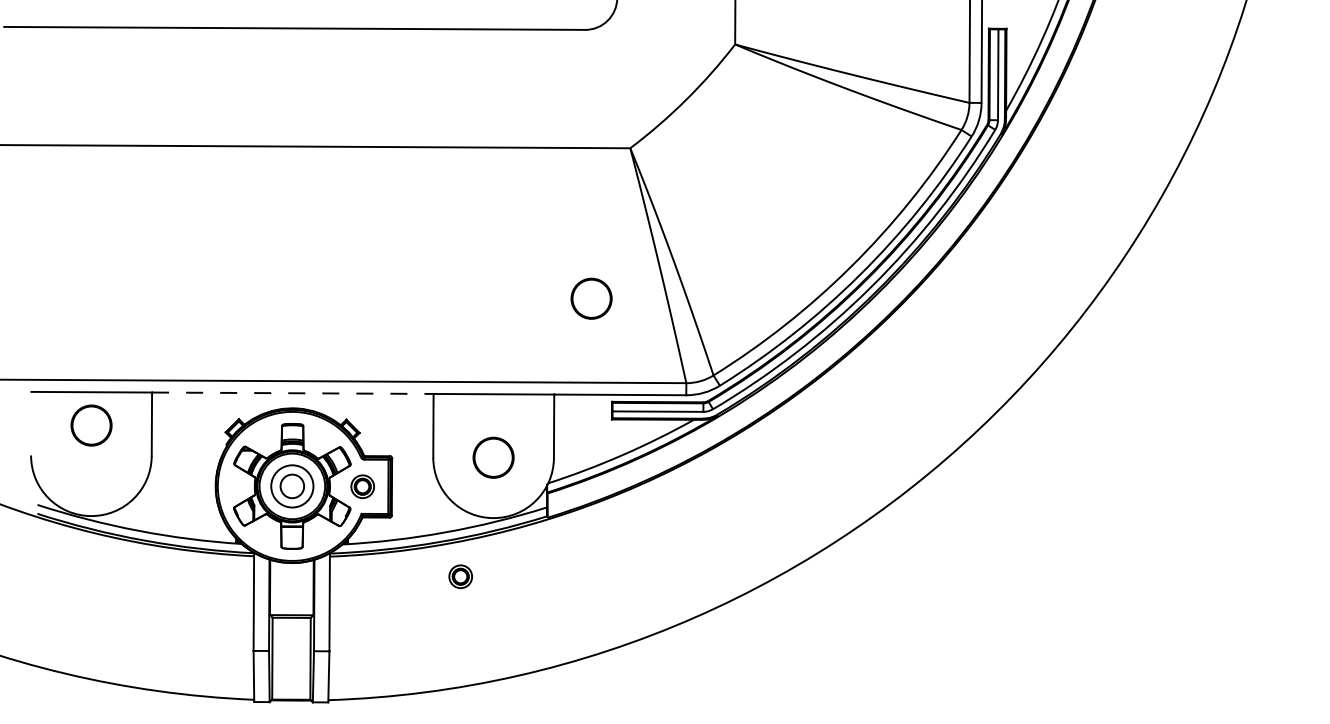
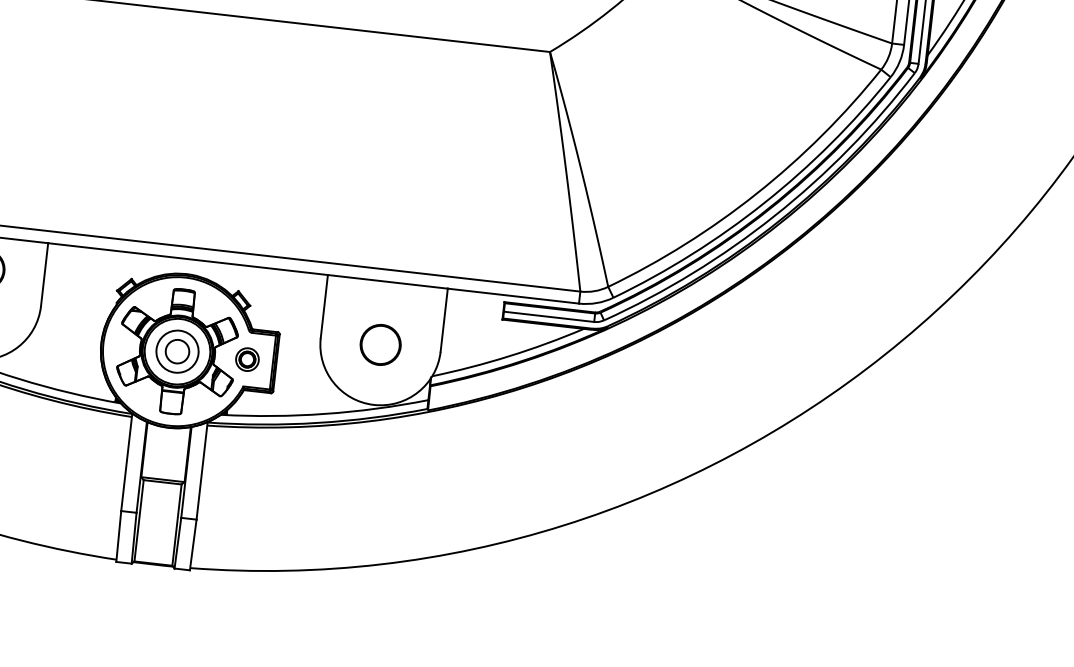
circle: (591, 298) -> (495, 197), removed
line: (292, 393) -> (187, 259), dashed -> solid
part: (460, 576) -> (334, 459), removed

